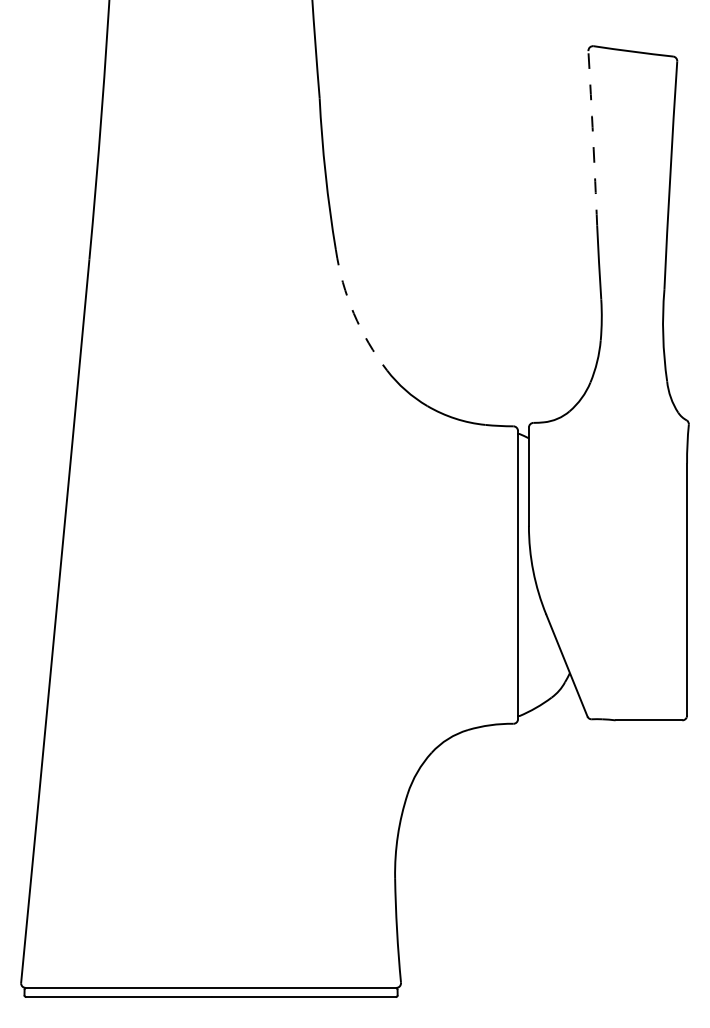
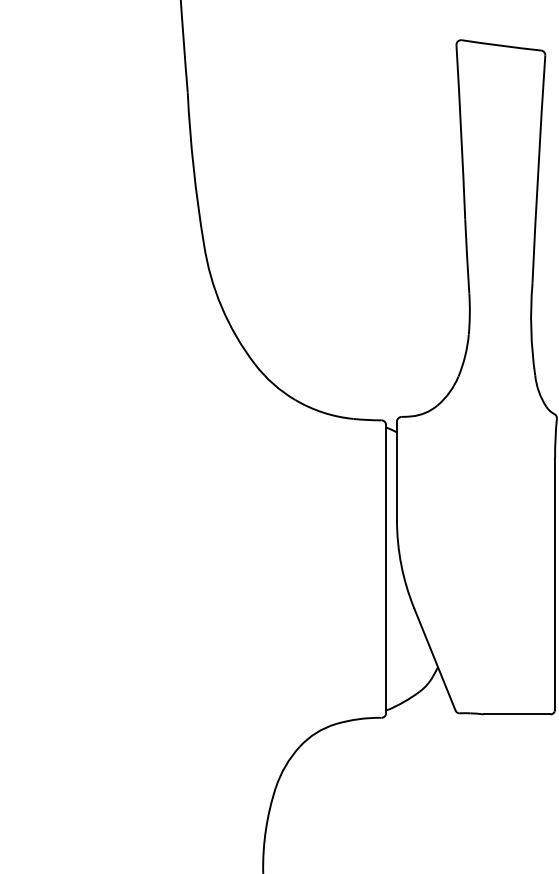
arc: (593, 138) -> (461, 132), dashed -> solid
arc: (353, 313) -> (221, 307), dashed -> solid

